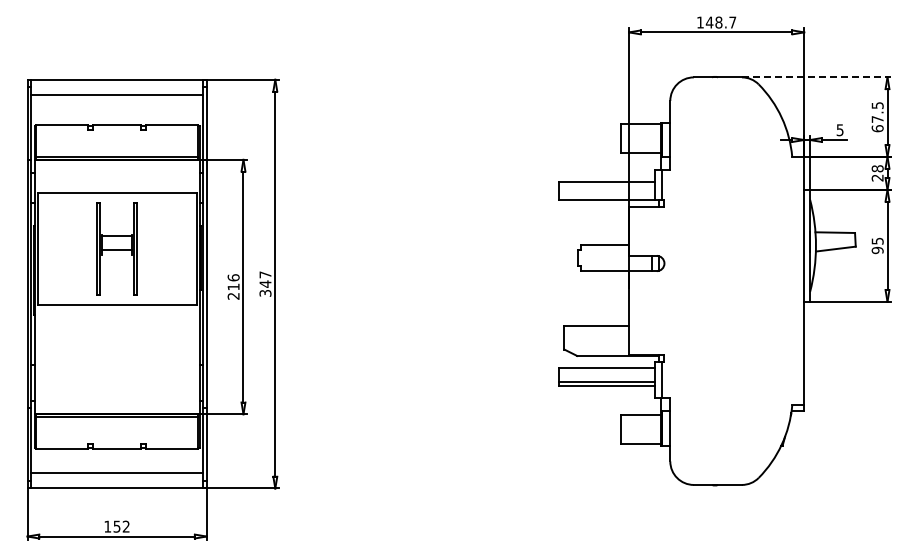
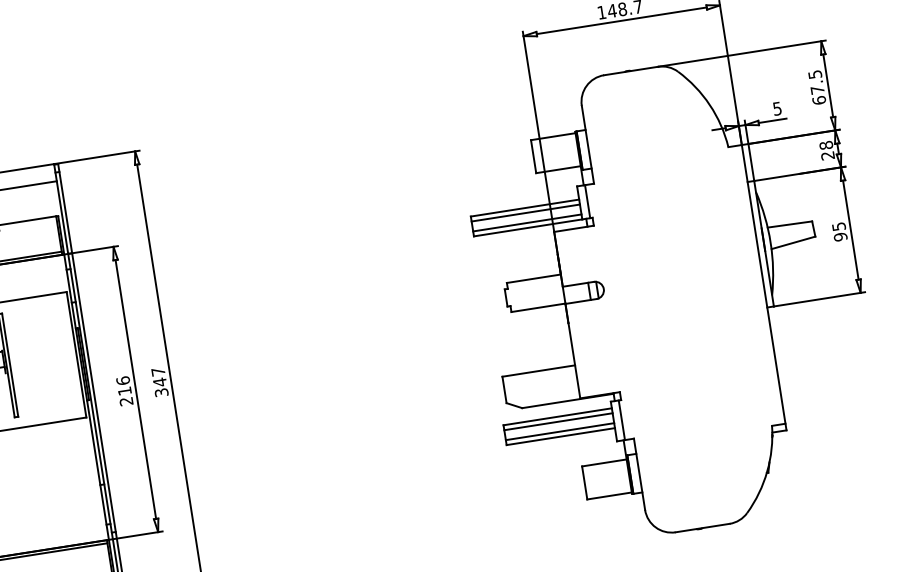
line: (816, 77) -> (741, 53), dashed -> solid
line: (606, 186) -> (525, 212), added
line: (606, 195) -> (526, 223), added
line: (606, 372) -> (557, 421), added

